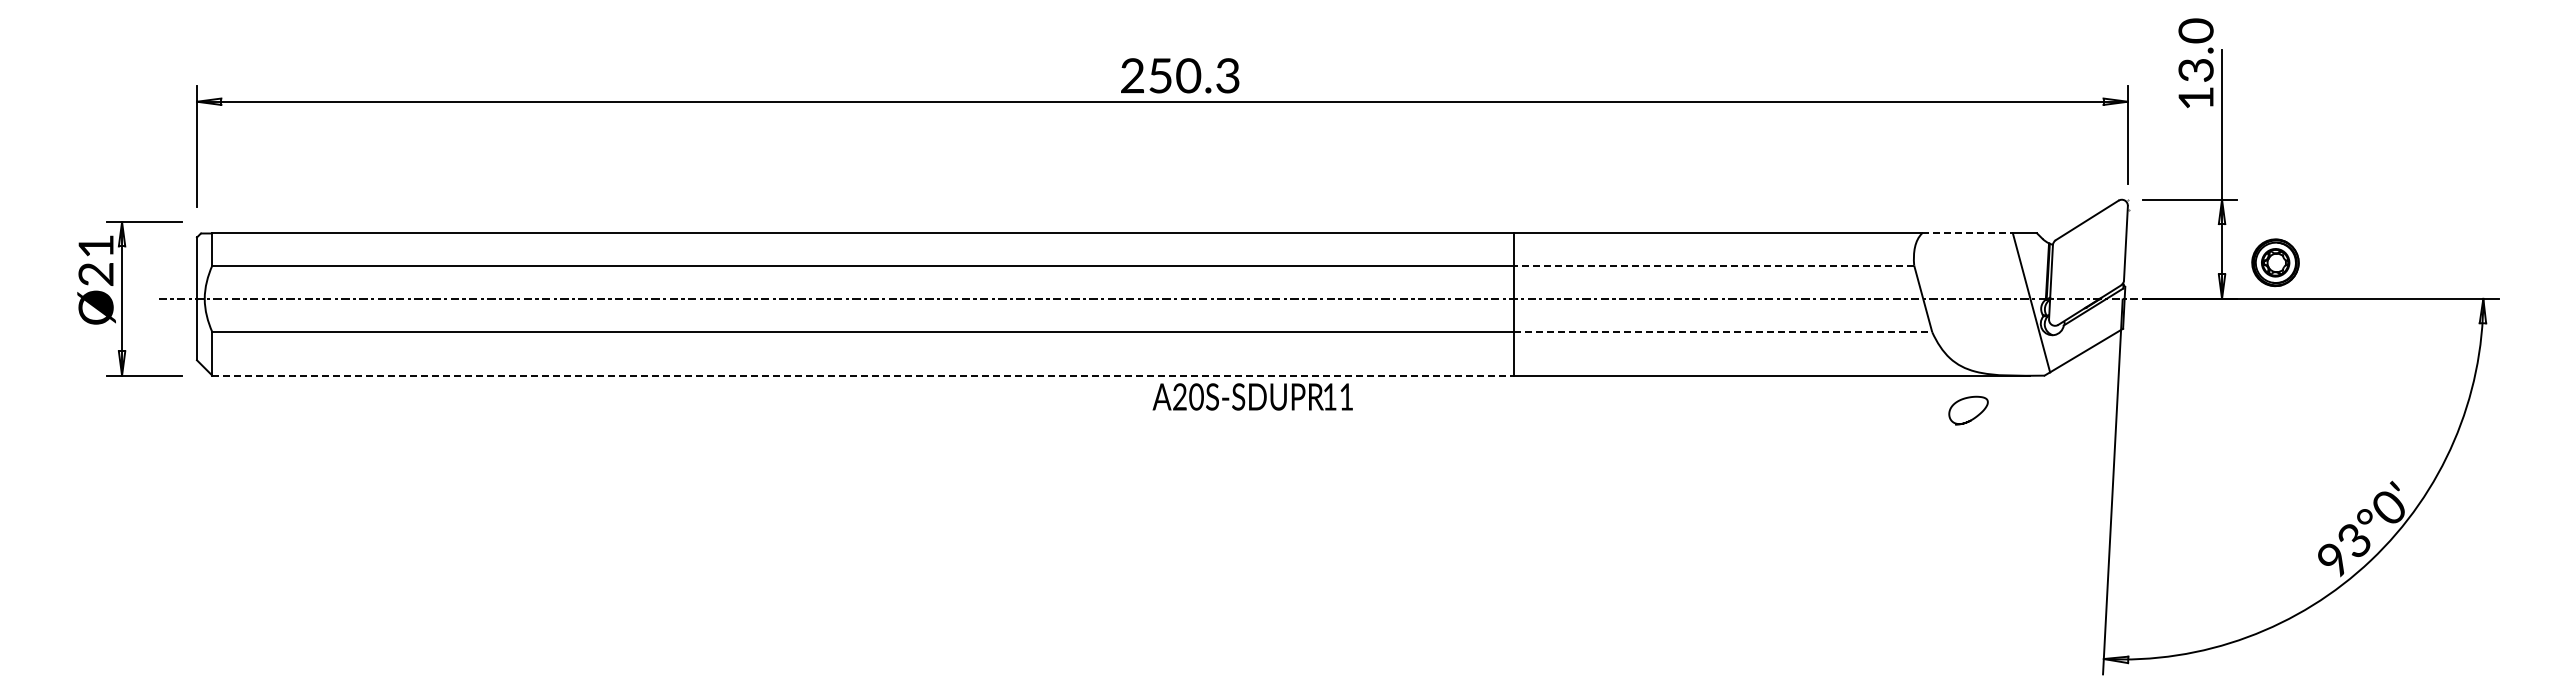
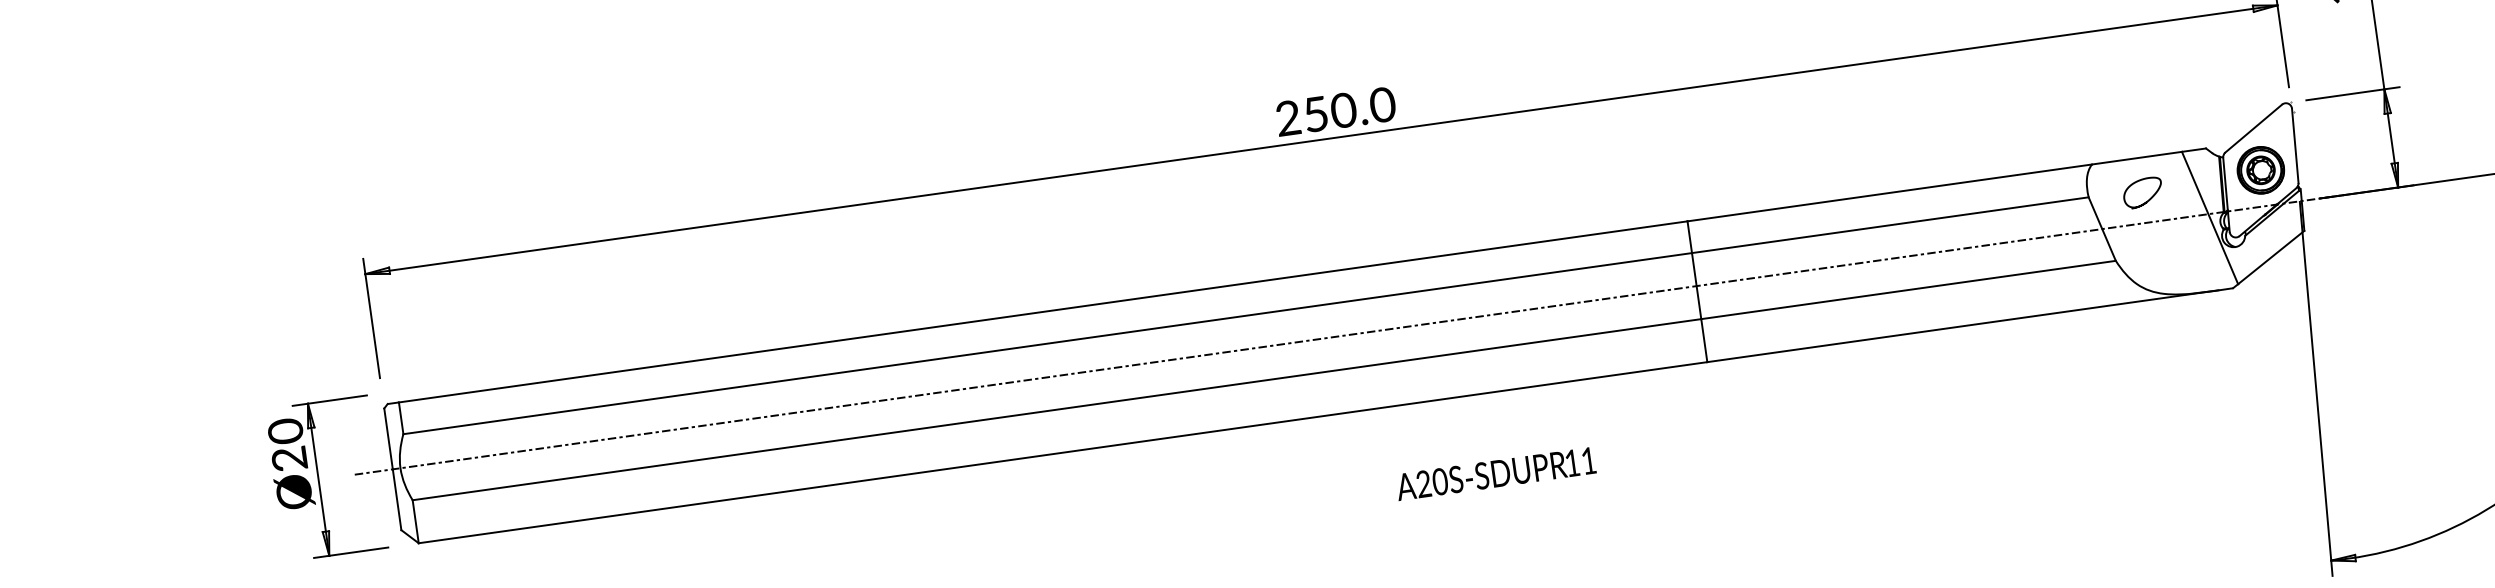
text: (1227, 75) -> (1382, 104), 250.3 -> 250.0
line: (1967, 233) -> (2136, 158), dashed -> solid
text: (95, 245) -> (284, 430), Ø21 -> Ø20
part: (2275, 262) -> (2260, 170), moved
line: (1713, 265) -> (1889, 225), dashed -> solid
line: (1723, 332) -> (1909, 290), dashed -> solid
line: (863, 375) -> (1063, 452), dashed -> solid
text: (1252, 396) -> (1495, 473), moved
curve: (1973, 417) -> (2148, 198), moved

